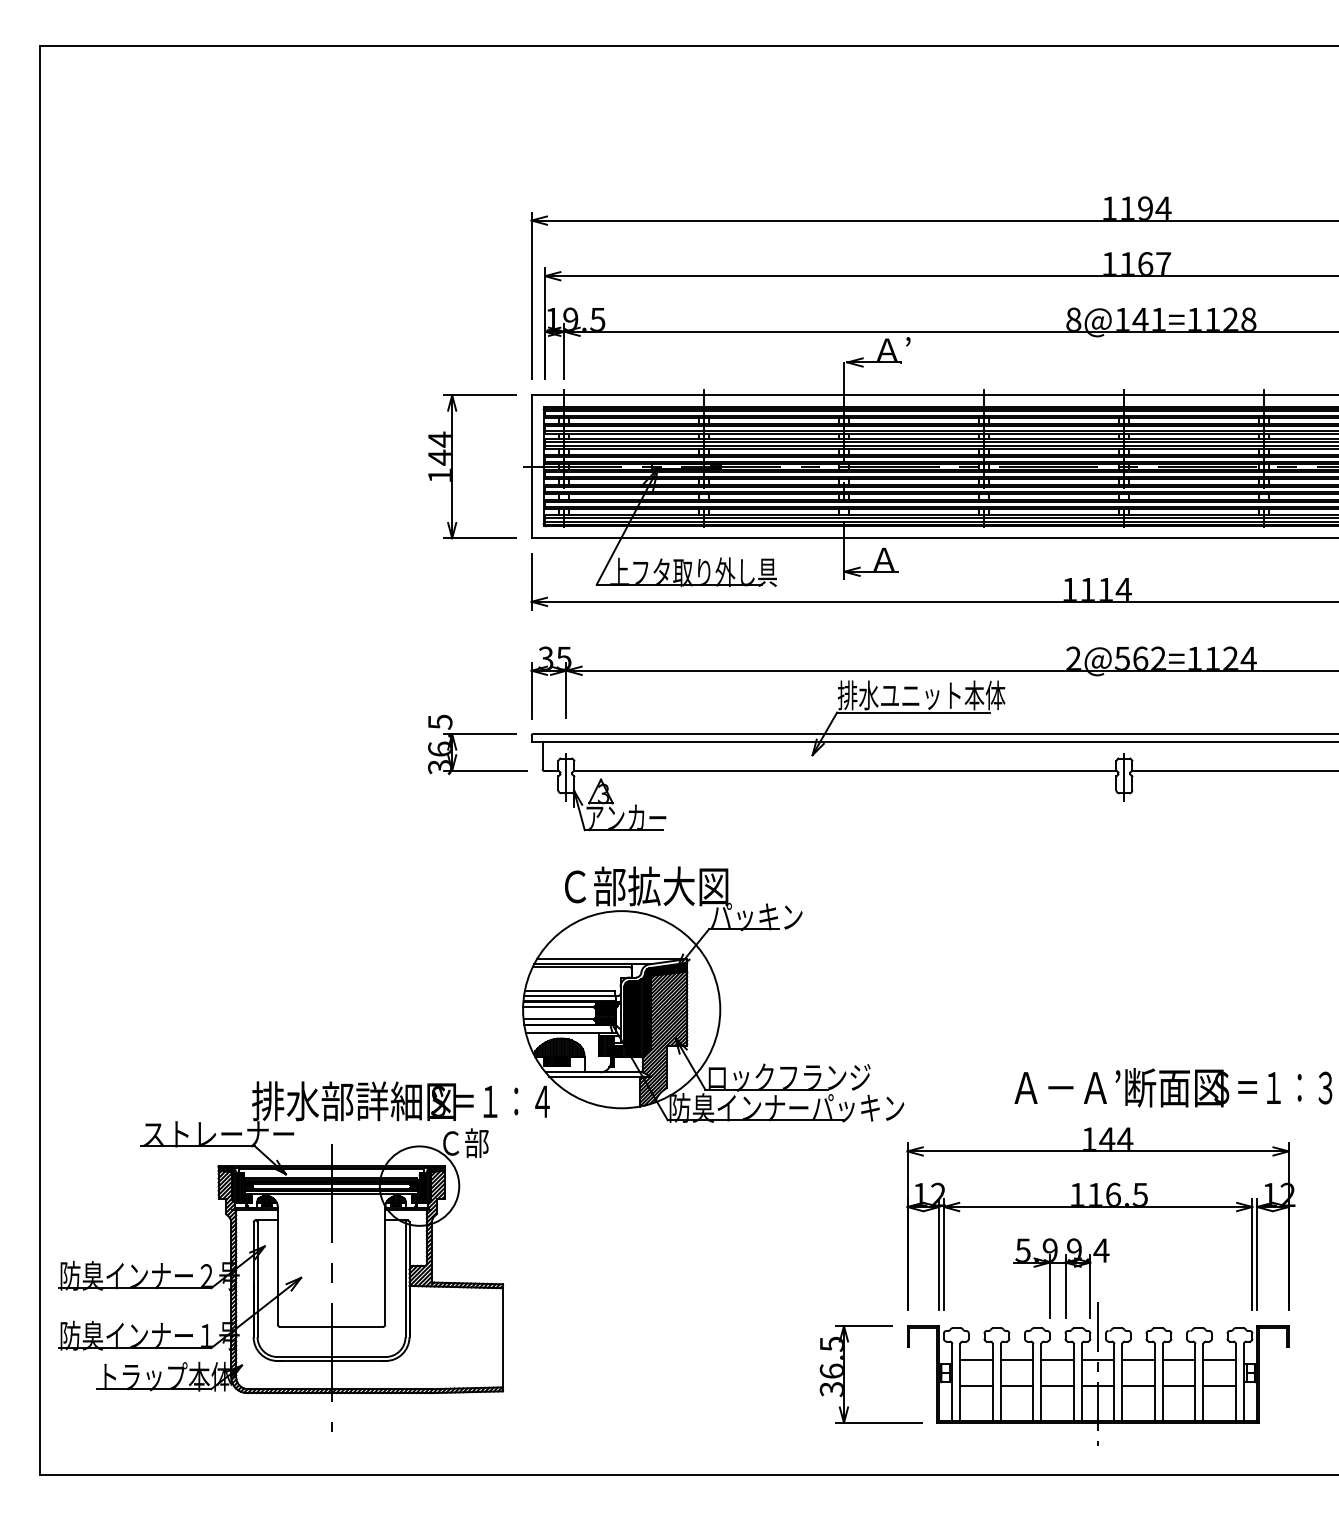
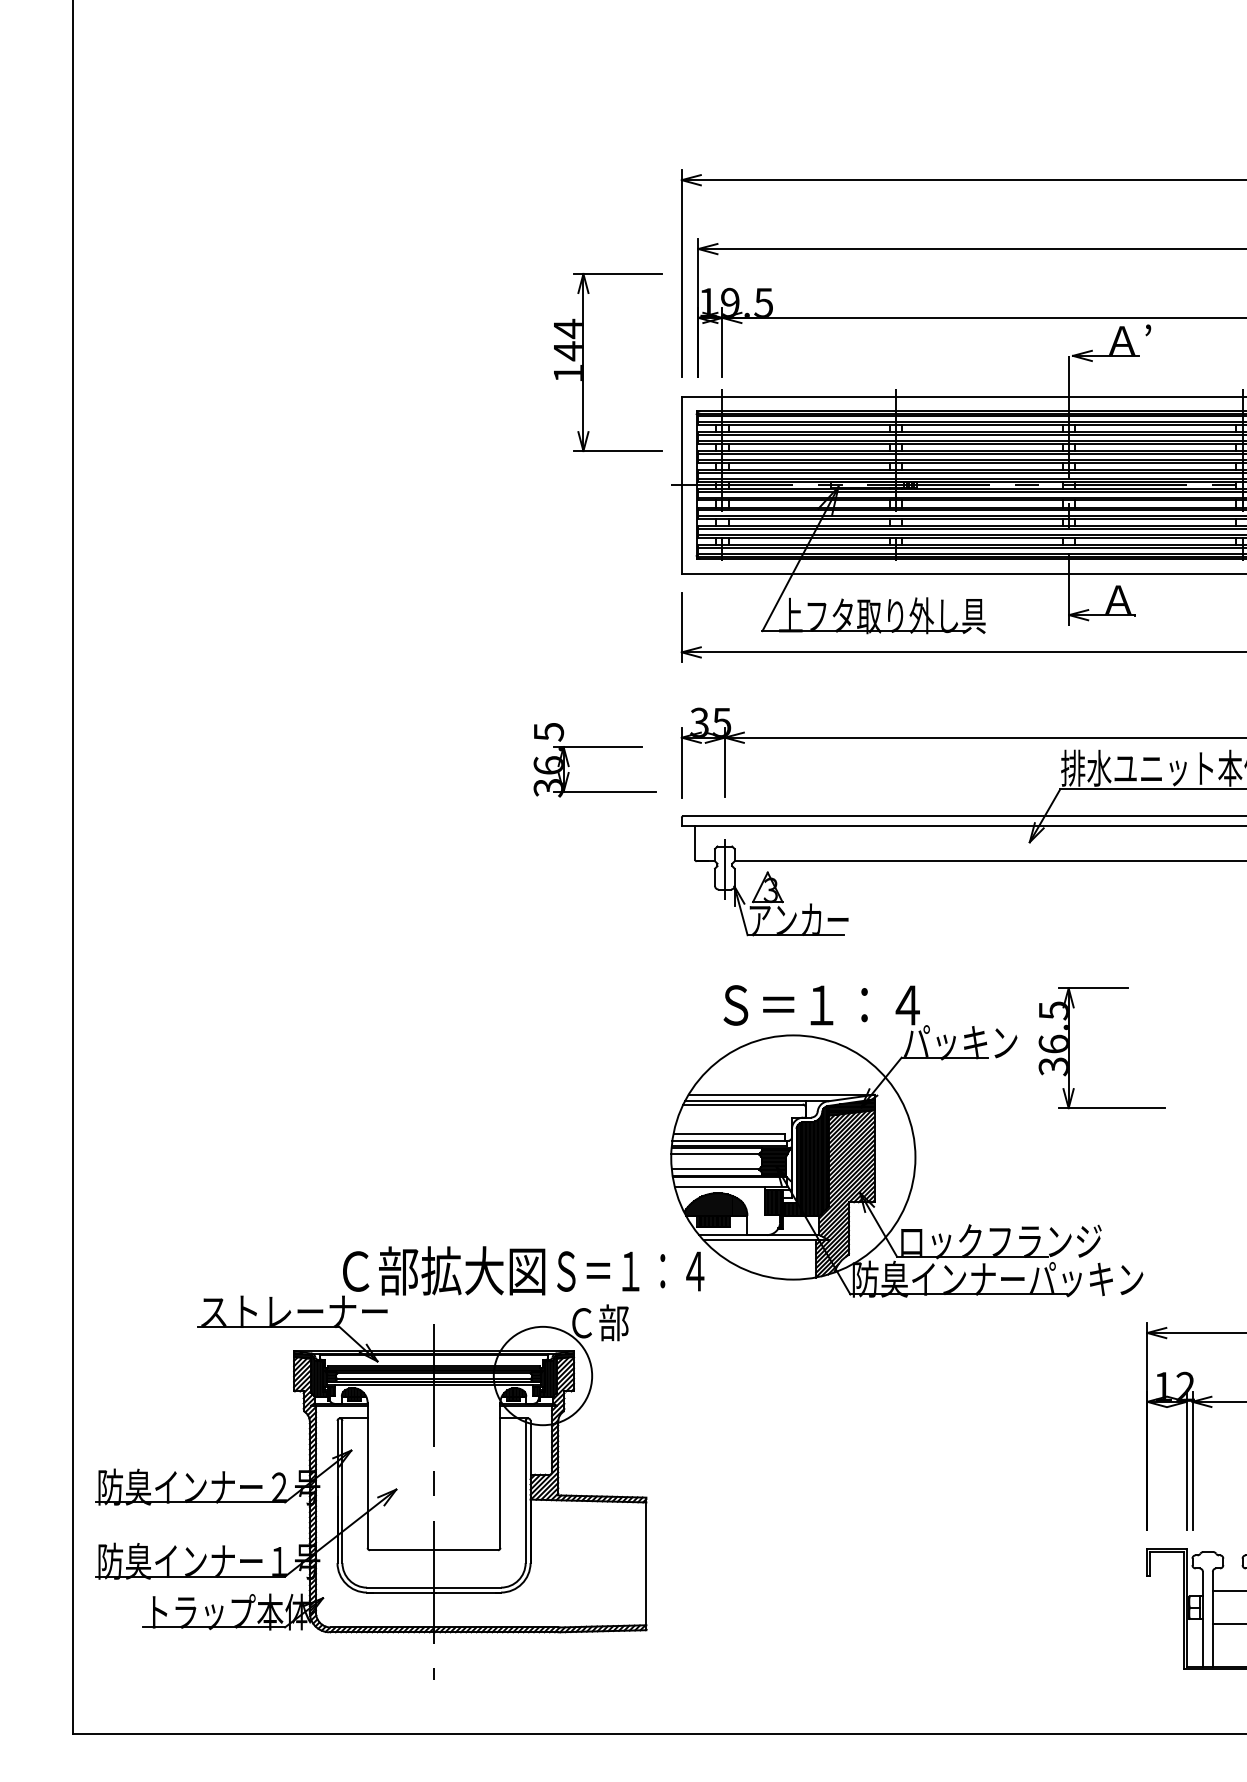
part: (452, 466) -> (583, 362), moved
part: (477, 734) -> (594, 747), moved
text: (646, 886) -> (824, 1004), Ｃ部拡大図 -> Ｓ＝１：４
text: (353, 1101) -> (461, 1271), 排水部詳細図 -> Ｃ部拡大図
part: (844, 1374) -> (1069, 1048), moved

